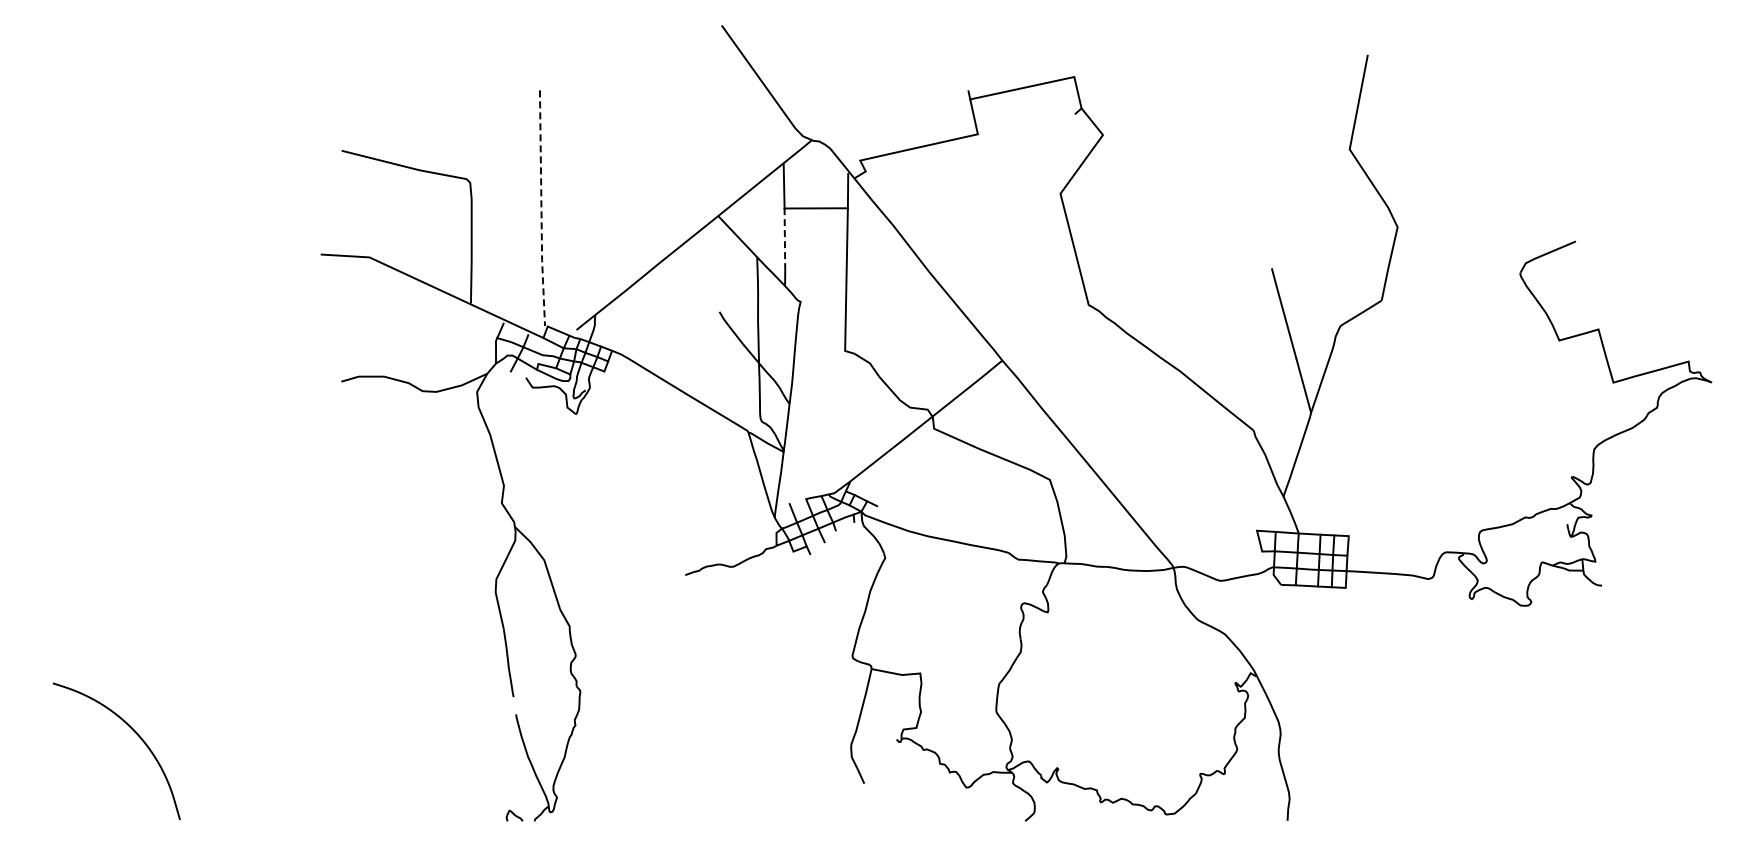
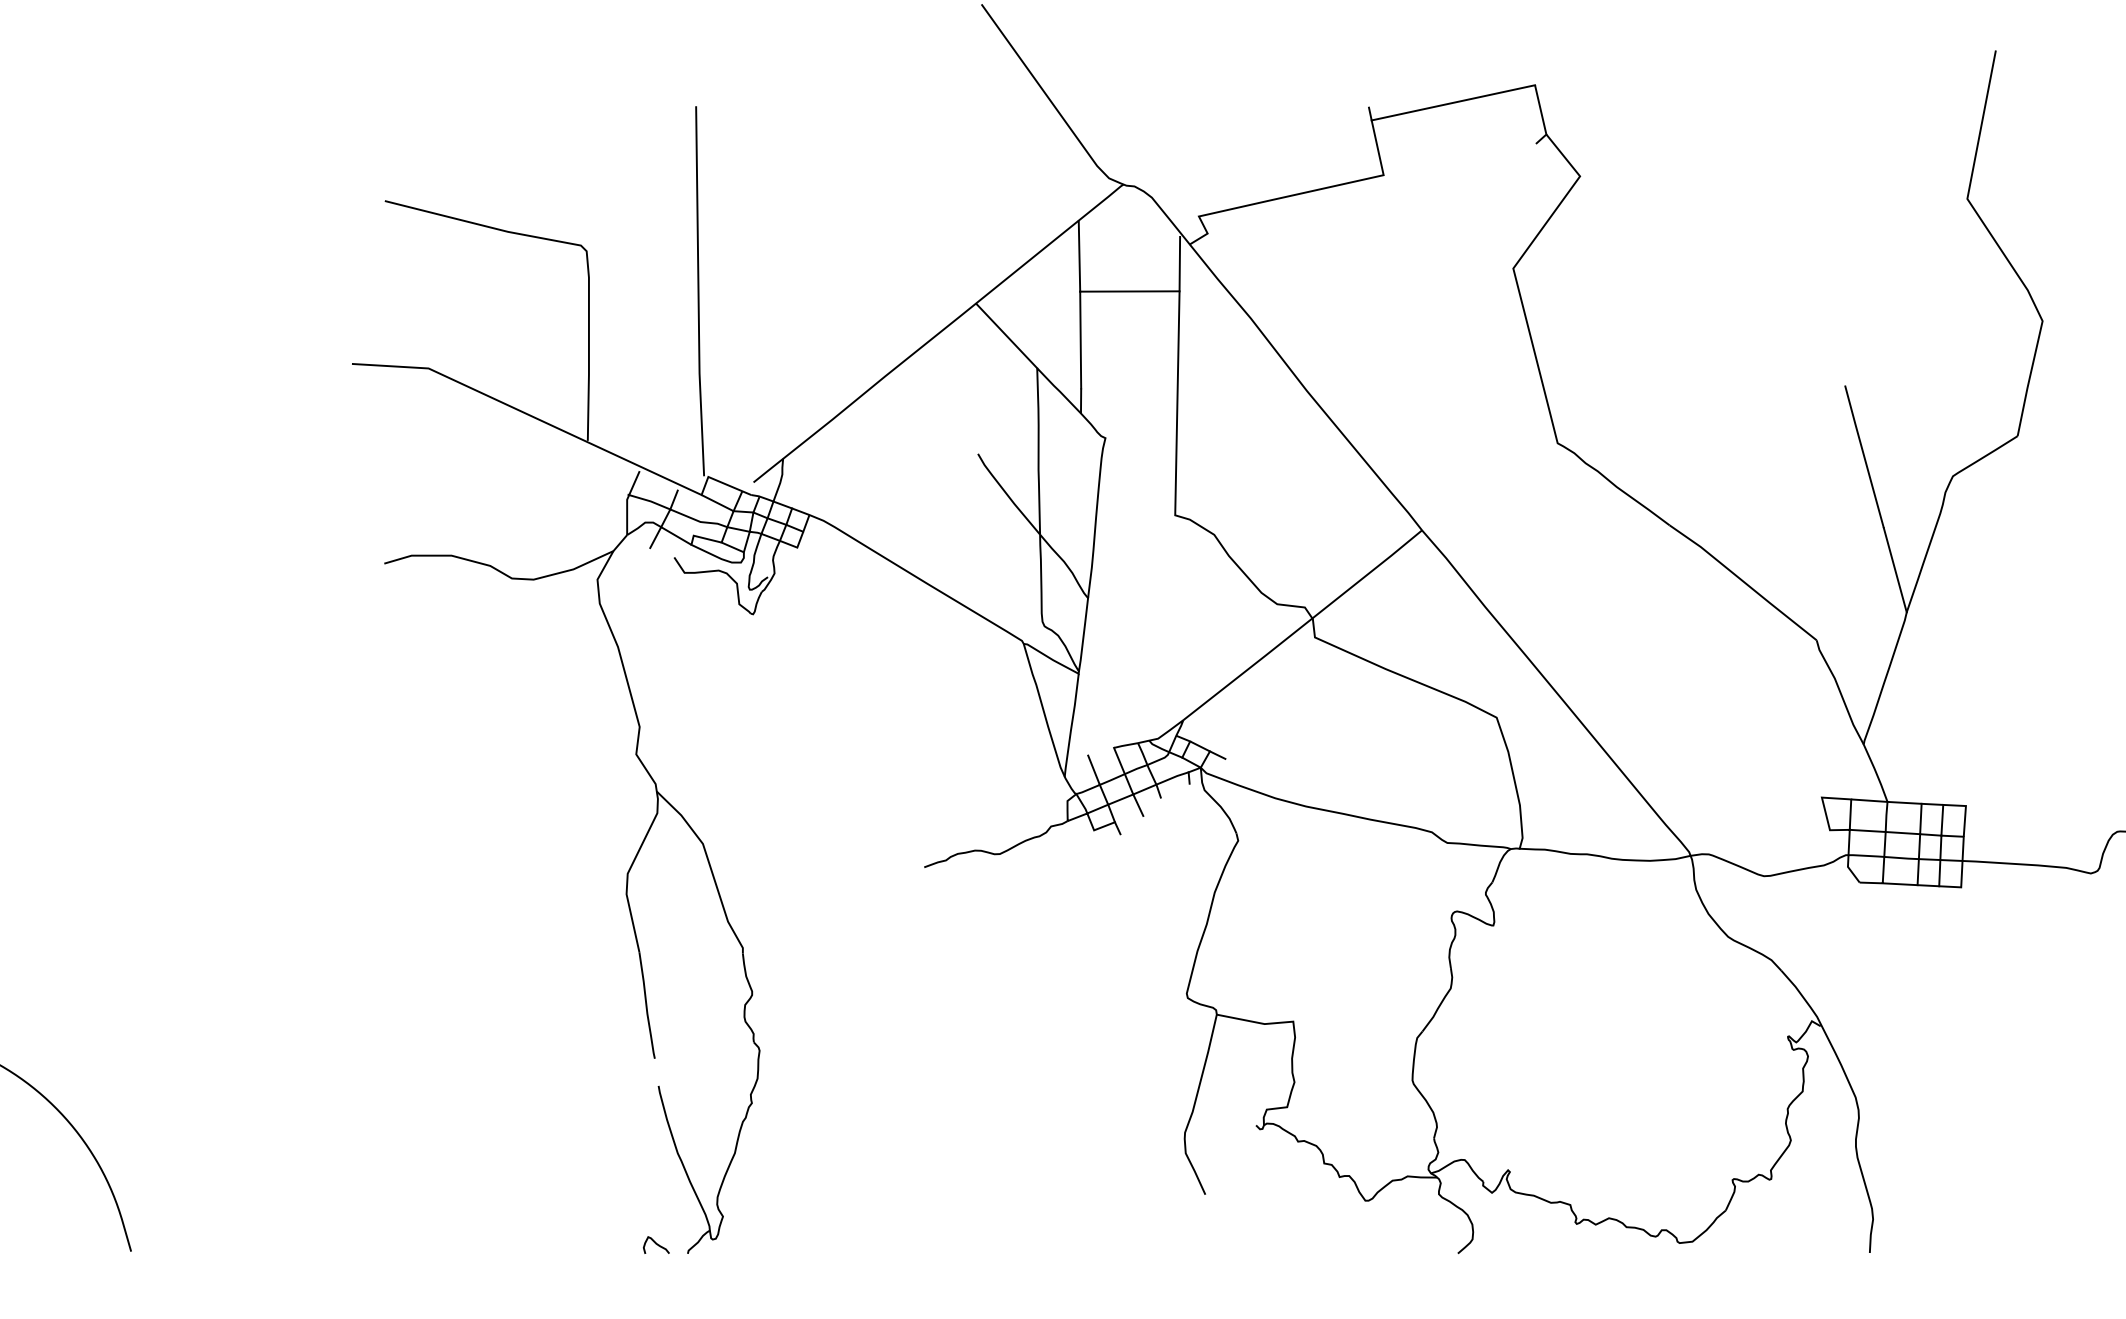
line: (541, 208) -> (698, 291), dashed -> solid
line: (784, 239) -> (1080, 340), dashed -> solid

